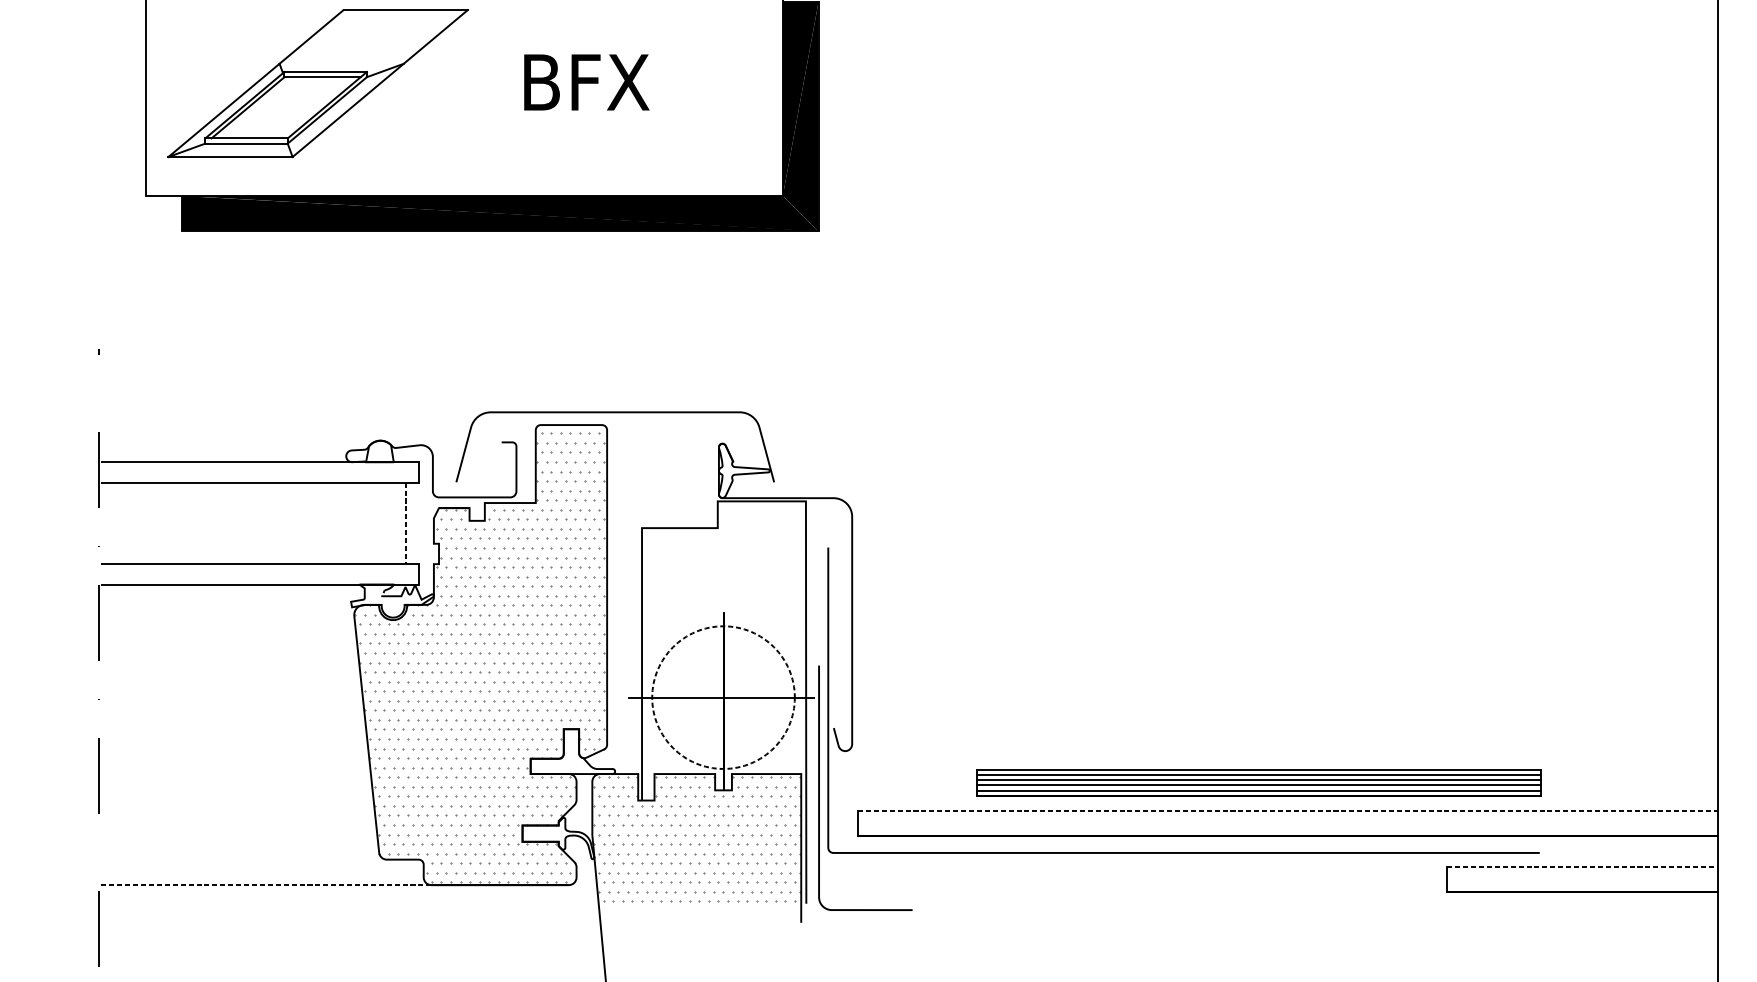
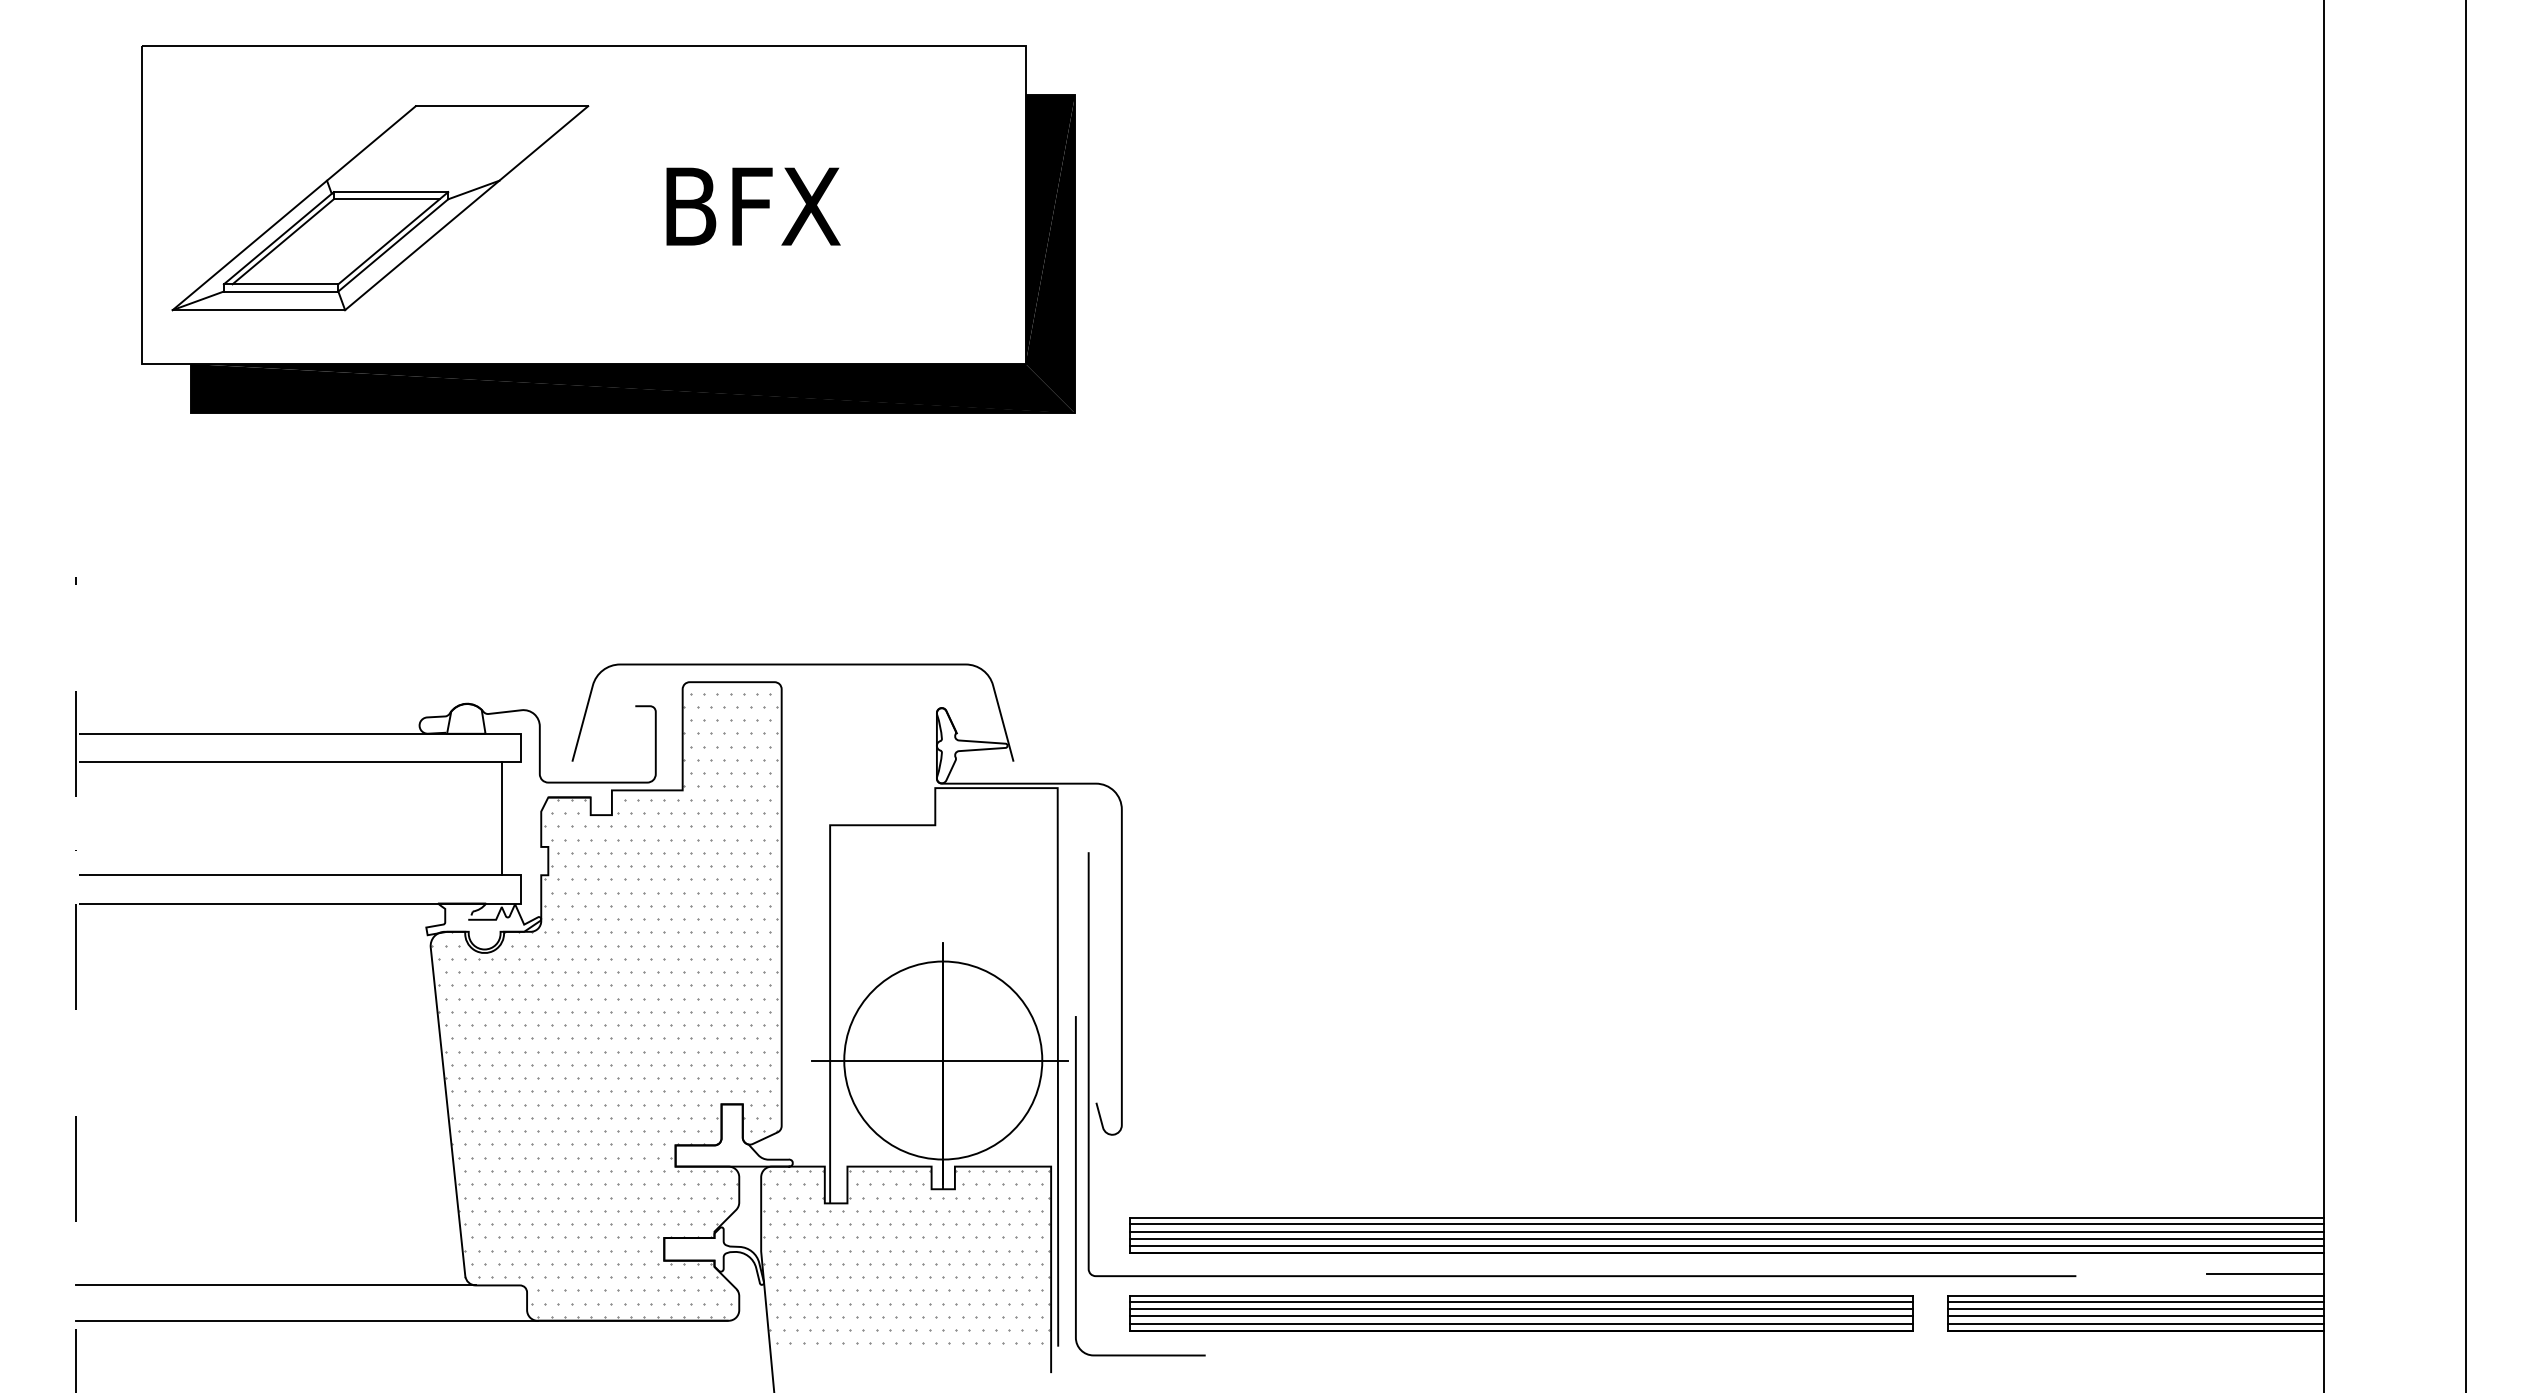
line: (406, 523) -> (502, 818), dashed -> solid
circle: (723, 697) -> (943, 1060), dashed -> solid
part: (1258, 783) -> (1521, 1313), moved
line: (1288, 810) -> (1727, 1217), dashed -> solid
line: (1287, 815) -> (1726, 1224), added
line: (1287, 820) -> (1726, 1231), added
line: (1287, 825) -> (1726, 1238), added
line: (1287, 830) -> (1726, 1245), added
line: (1676, 851) -> (2265, 1274), added
line: (242, 859) -> (275, 1285), added
line: (1583, 866) -> (2136, 1295), dashed -> solid
line: (1582, 871) -> (2135, 1302), added
line: (1582, 876) -> (2135, 1309), added
line: (1582, 882) -> (2135, 1316), added
line: (264, 884) -> (306, 1320), dashed -> solid
line: (1582, 887) -> (2135, 1323), added

